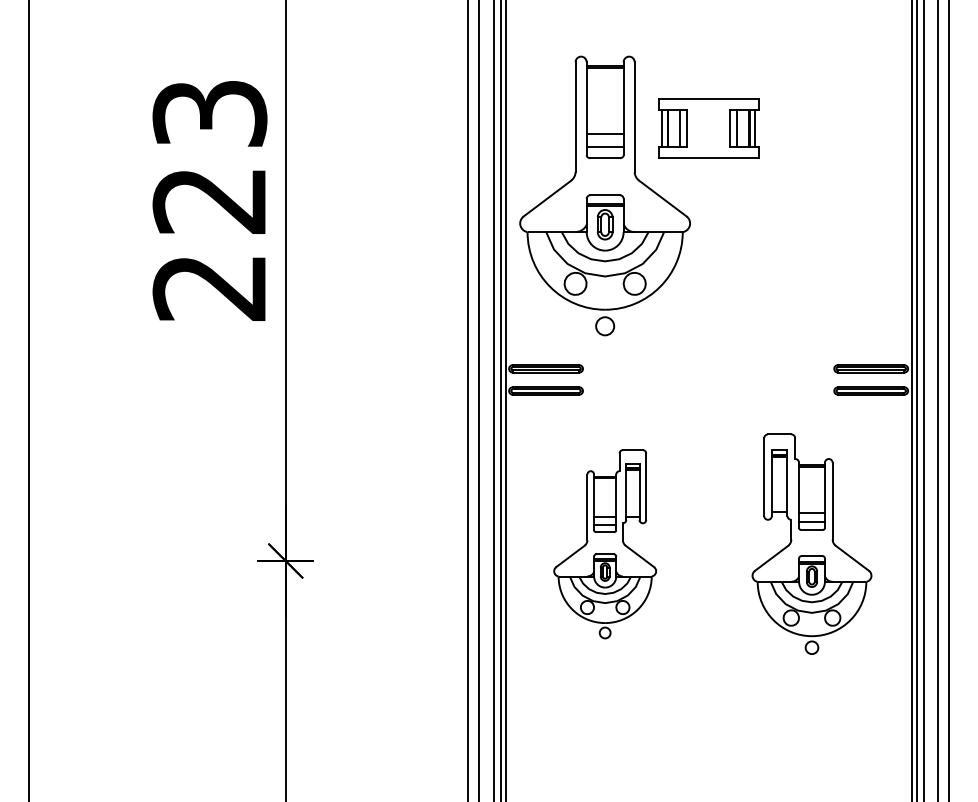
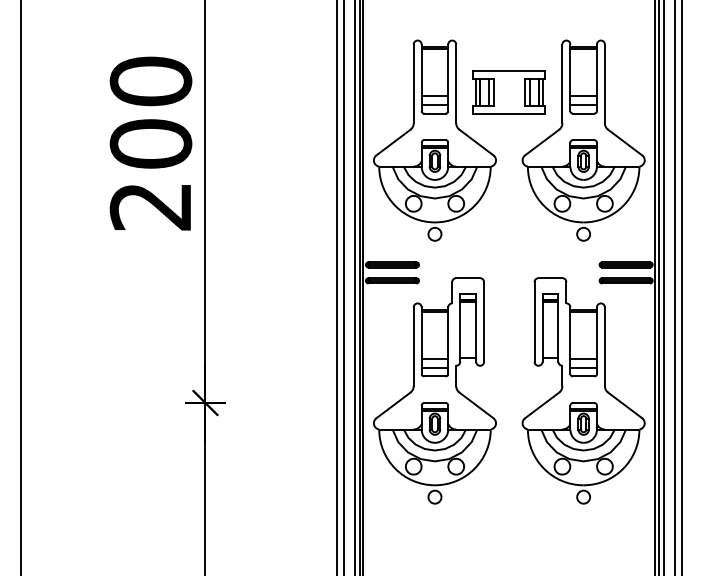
text: (209, 156) -> (150, 112), 223 -> 200
part: (811, 195) -> (583, 140), added
part: (604, 543) -> (434, 390), size x1.67
part: (811, 543) -> (583, 390), size x1.43

